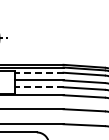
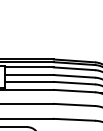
line: (38, 72) -> (28, 67), dashed -> solid
line: (38, 87) -> (28, 82), dashed -> solid

